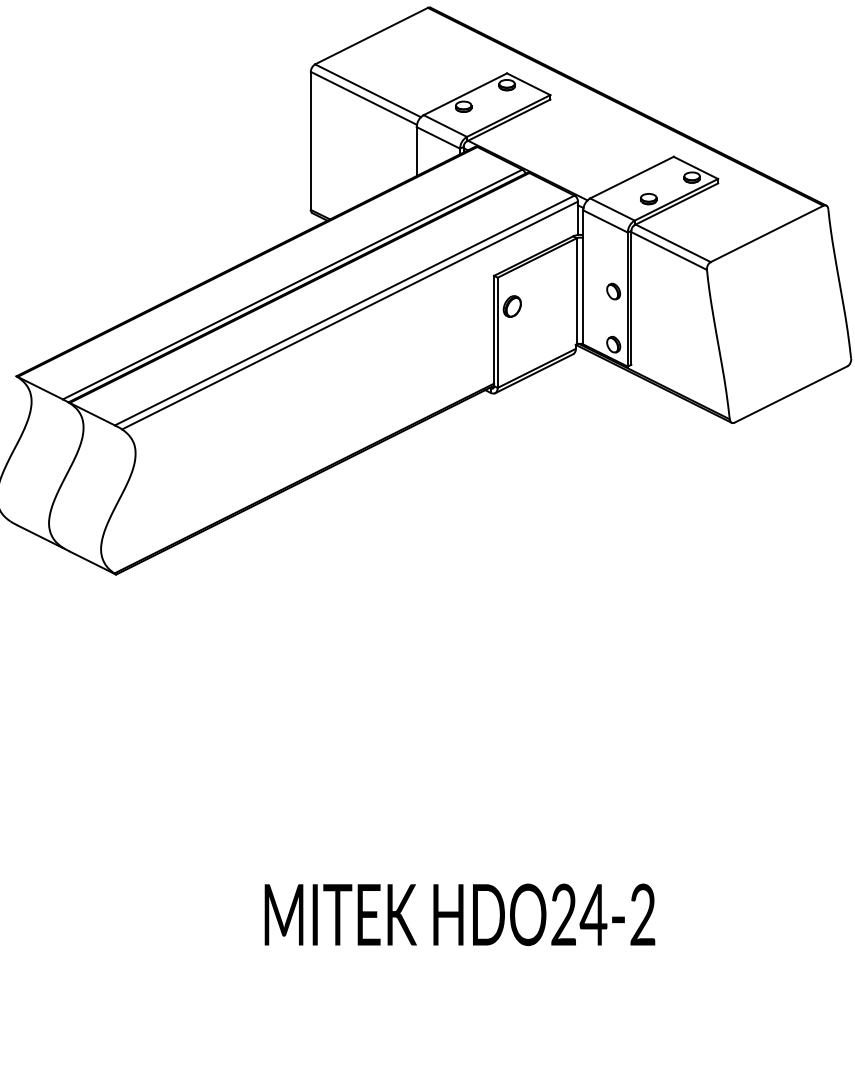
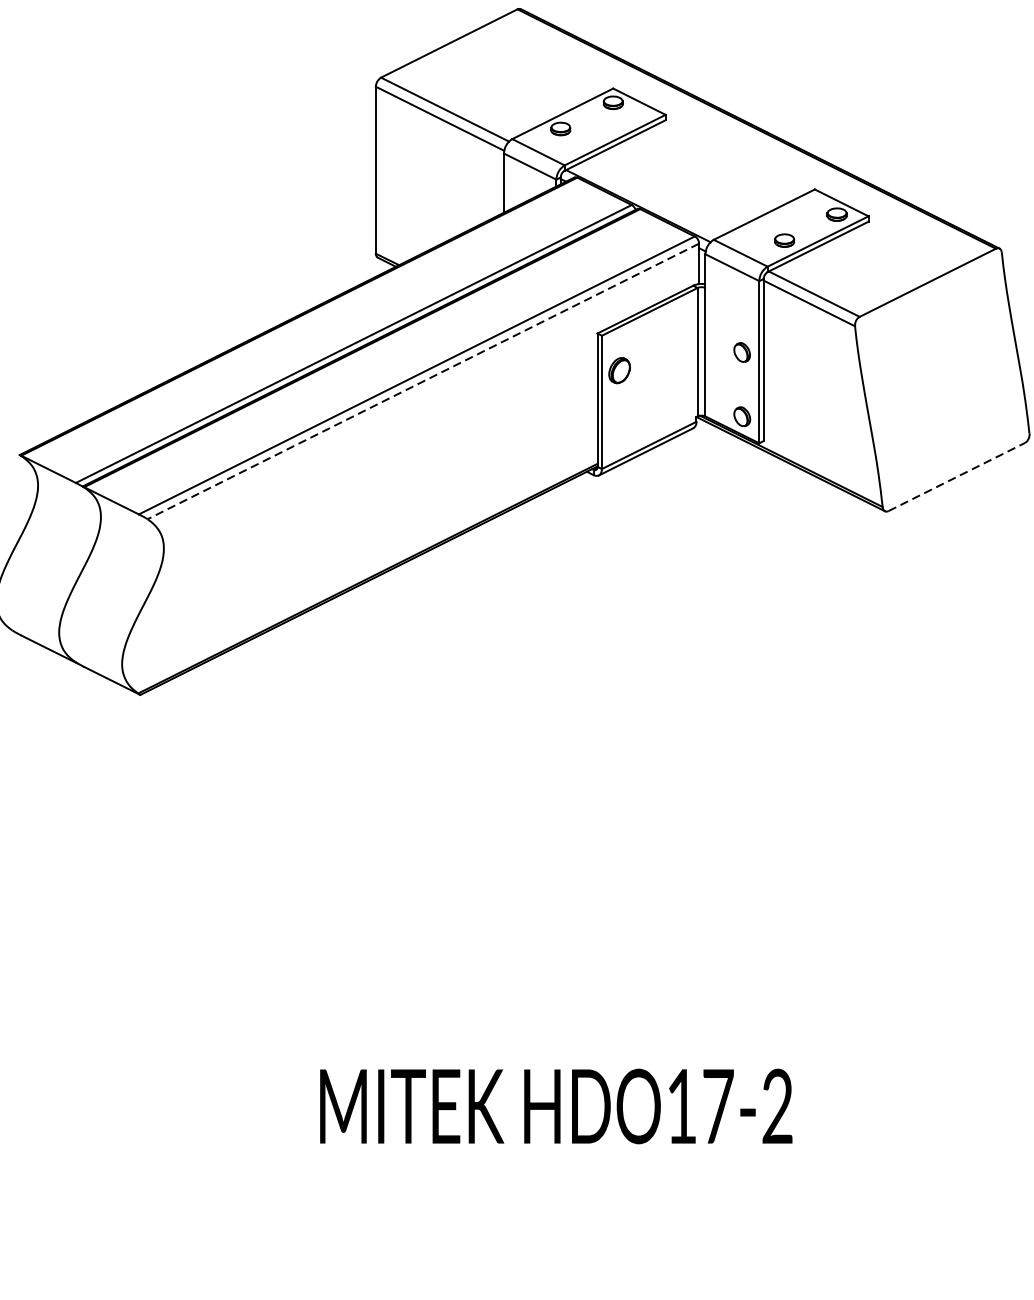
line: (350, 315) -> (423, 381), solid -> dashed
line: (791, 394) -> (957, 477), solid -> dashed
text: (579, 914) -> (700, 1106), HDO24-2 -> HDO17-2

